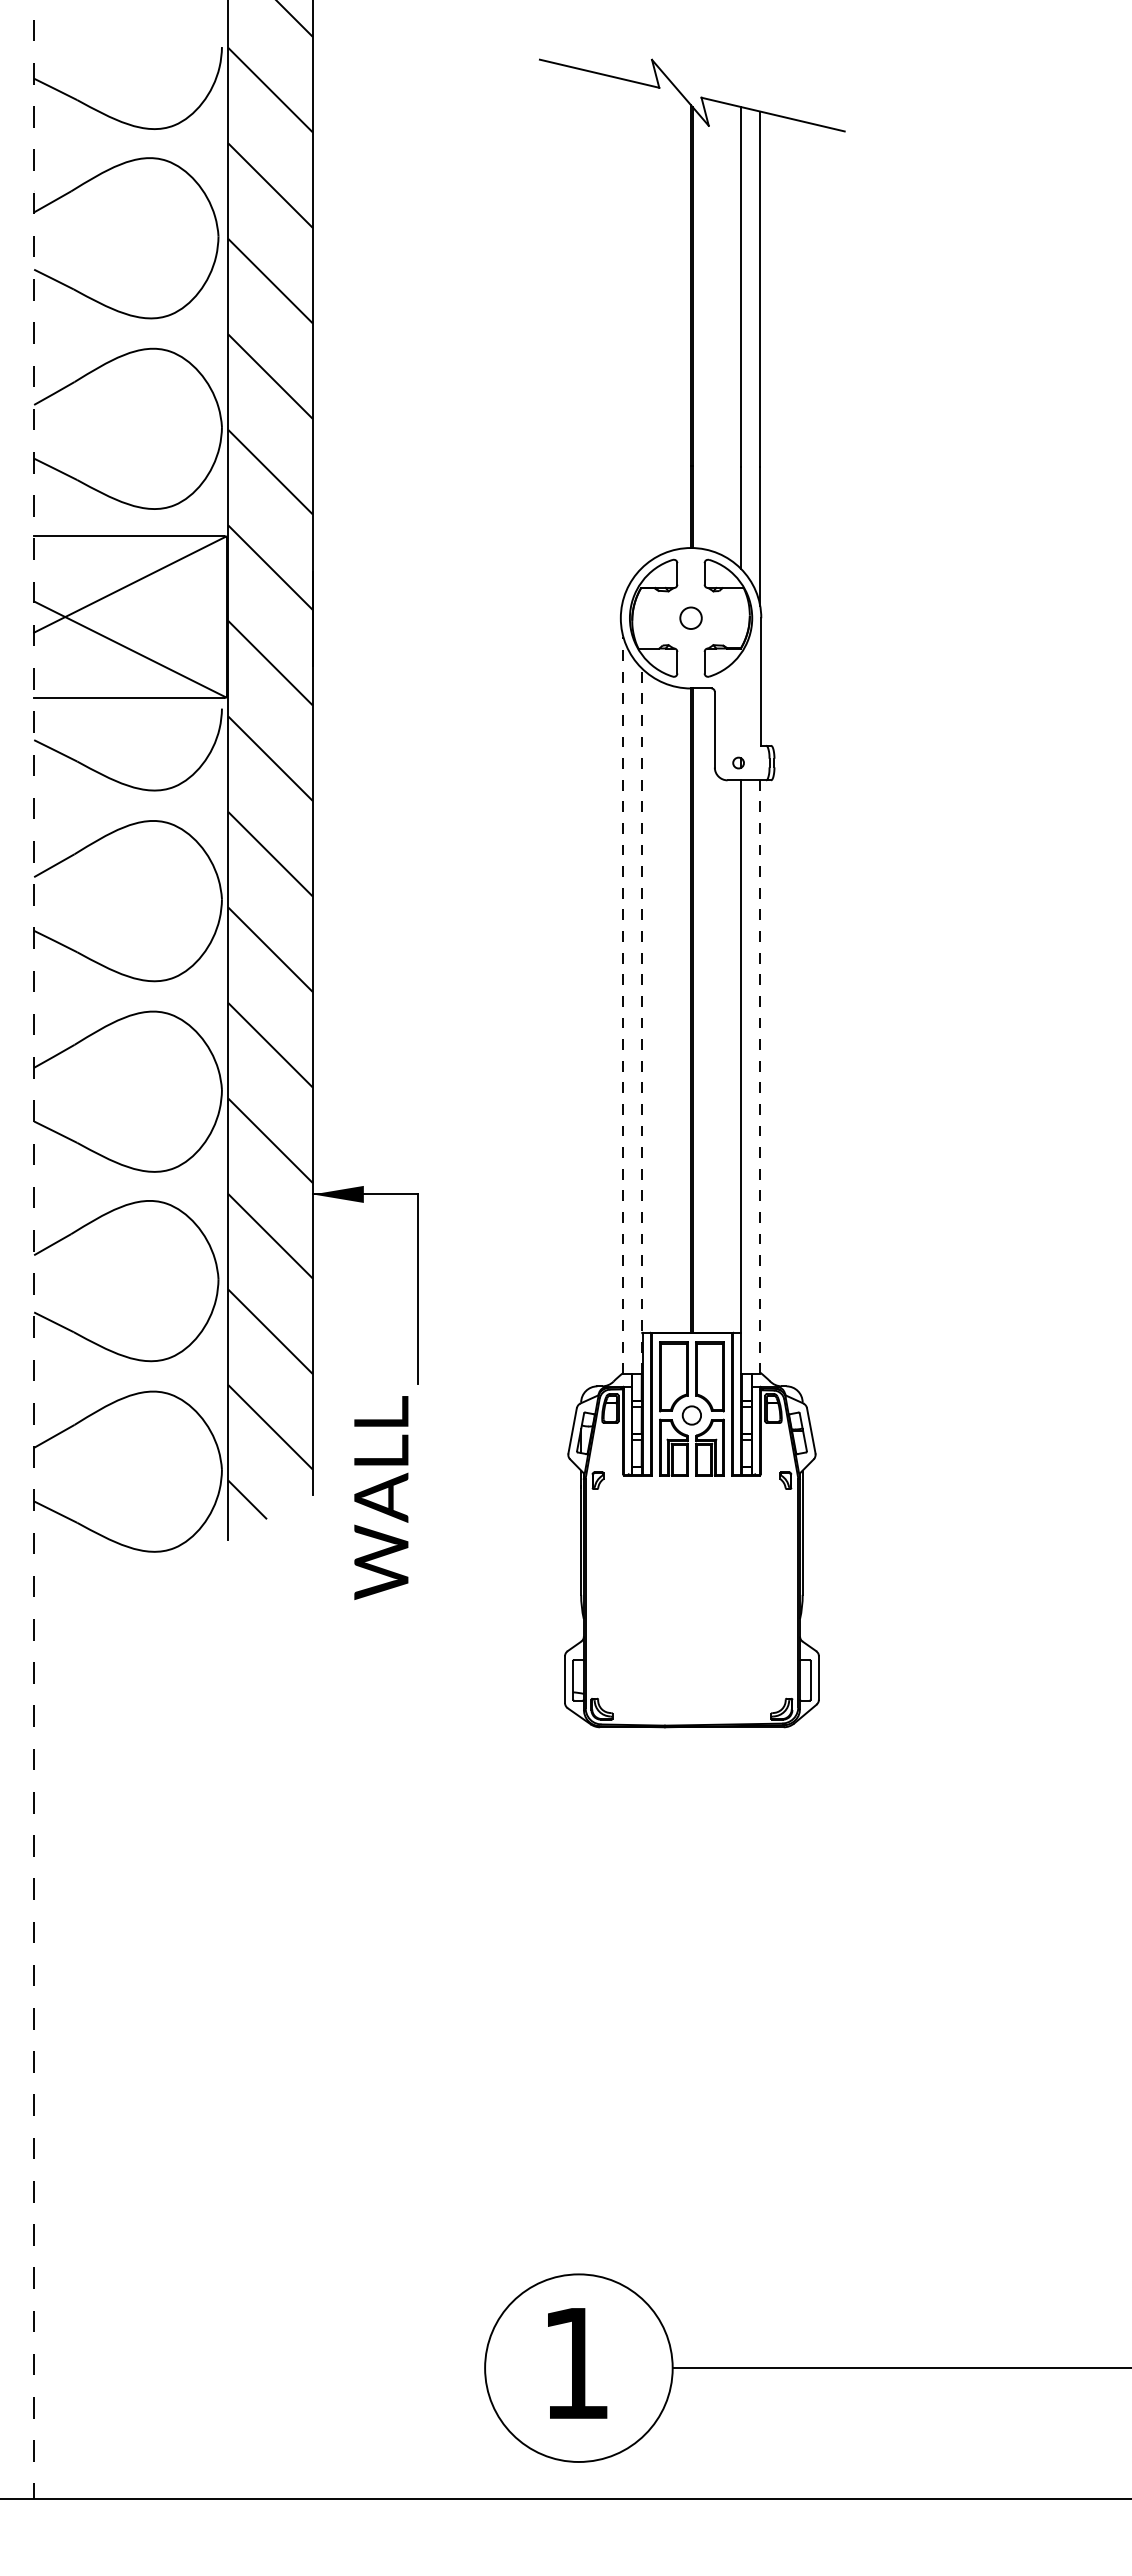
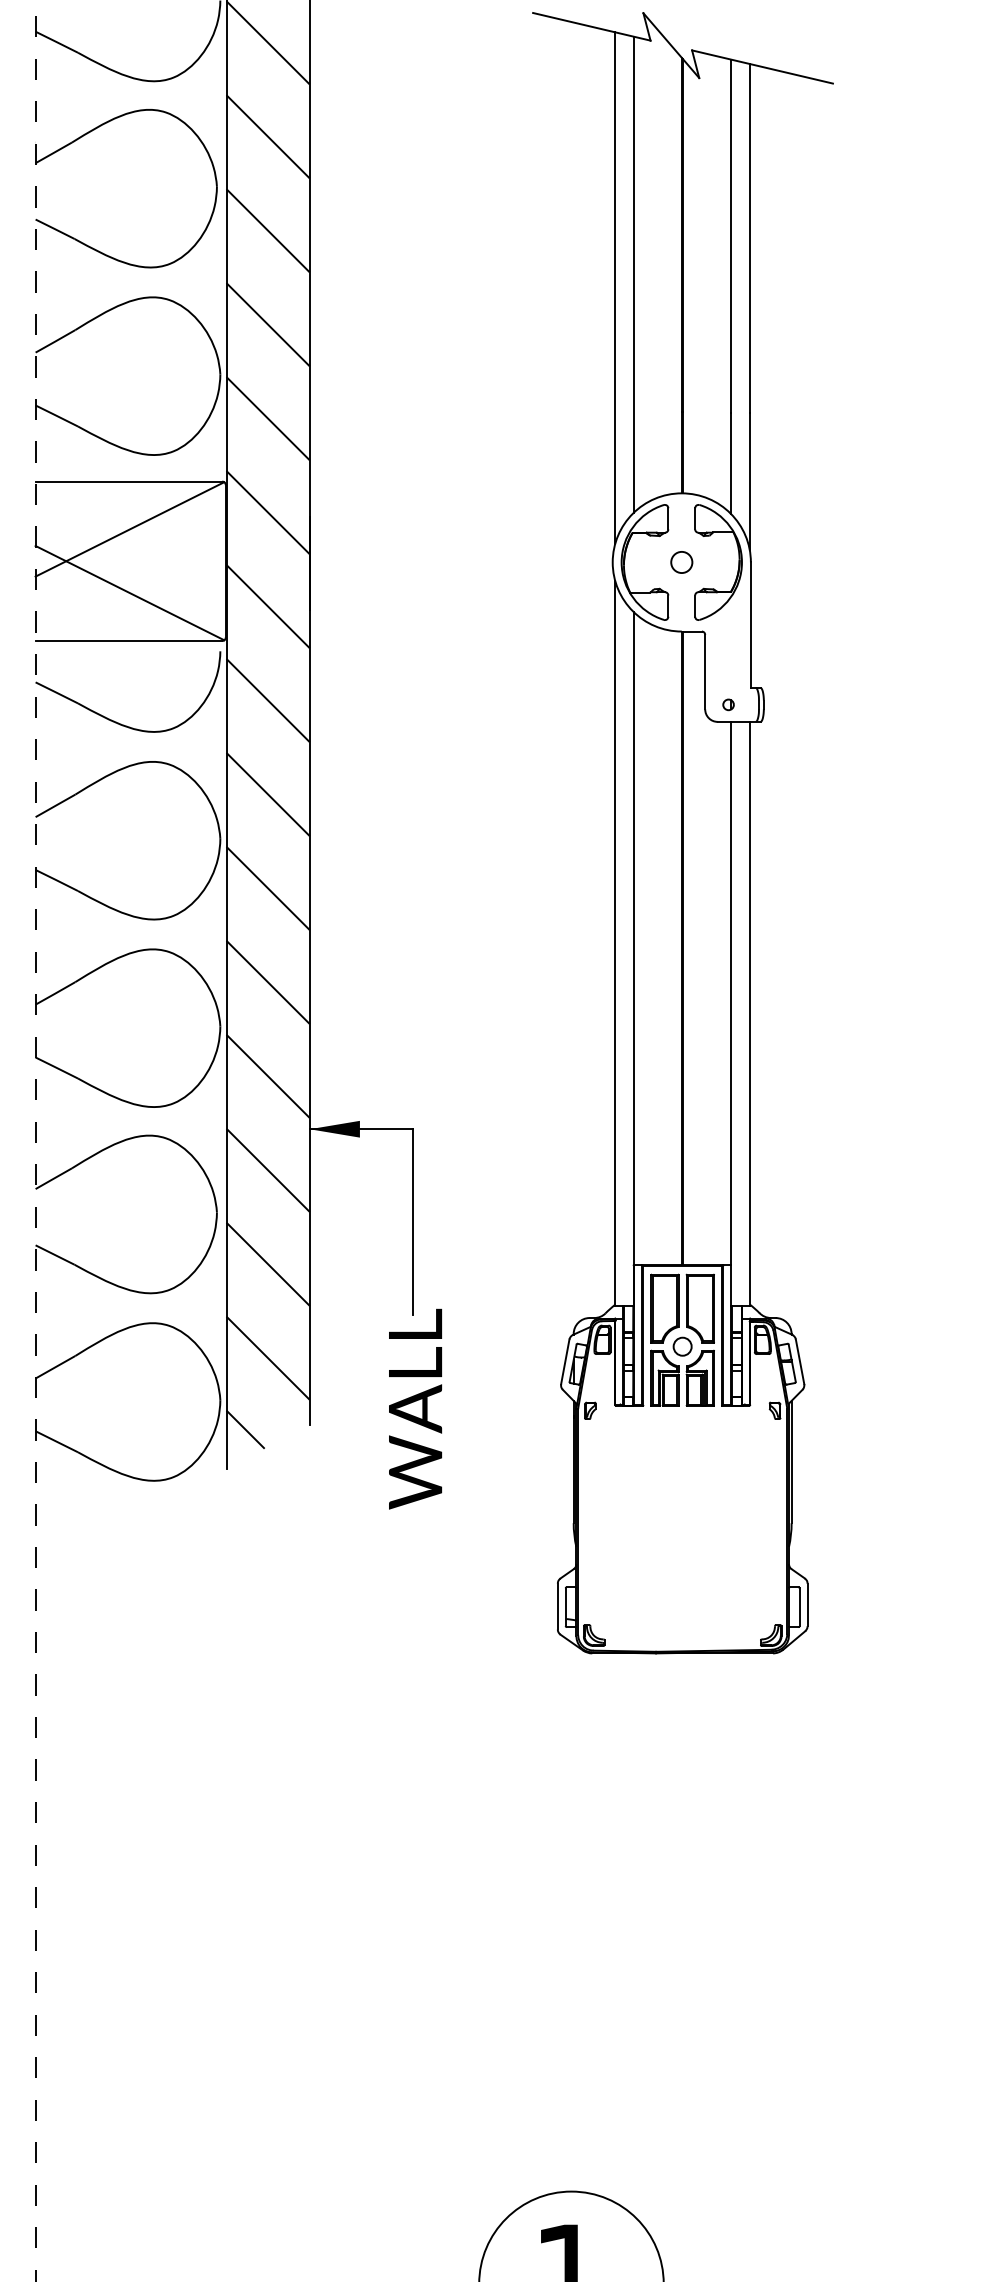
line: (642, 325) -> (634, 274), added
line: (623, 339) -> (615, 288), added
line: (623, 1005) -> (615, 943), dashed -> solid
line: (642, 1021) -> (634, 959), dashed -> solid
line: (760, 1077) -> (750, 1014), dashed -> solid
text: (381, 1497) -> (415, 1408), moved

